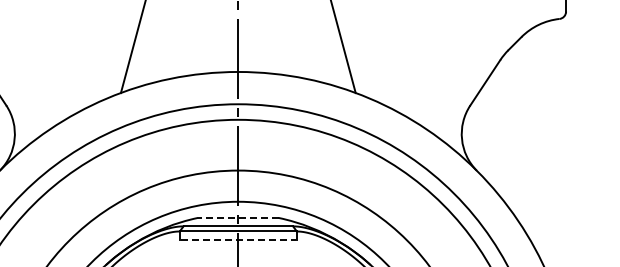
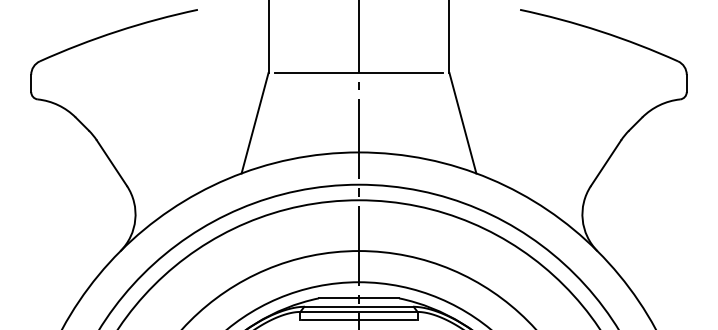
line: (237, 218) -> (358, 298), dashed -> solid
line: (238, 240) -> (359, 320), dashed -> solid

